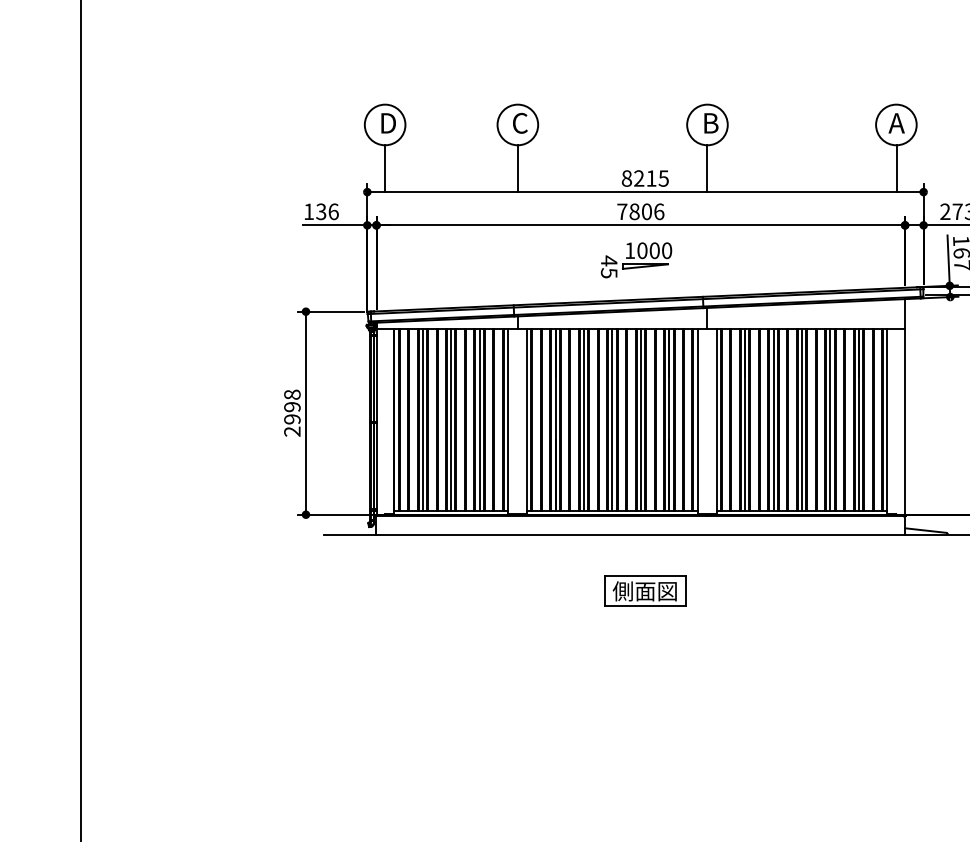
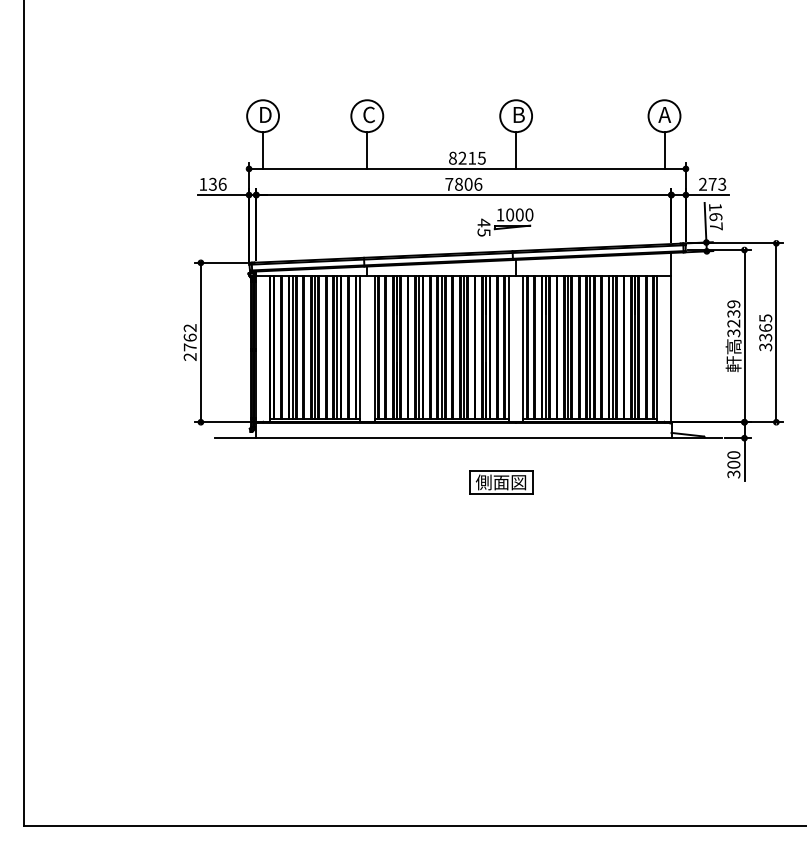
part: (636, 260) -> (505, 222), moved
text: (291, 406) -> (189, 337), 2998 -> 2762
part: (645, 591) -> (501, 482), moved

